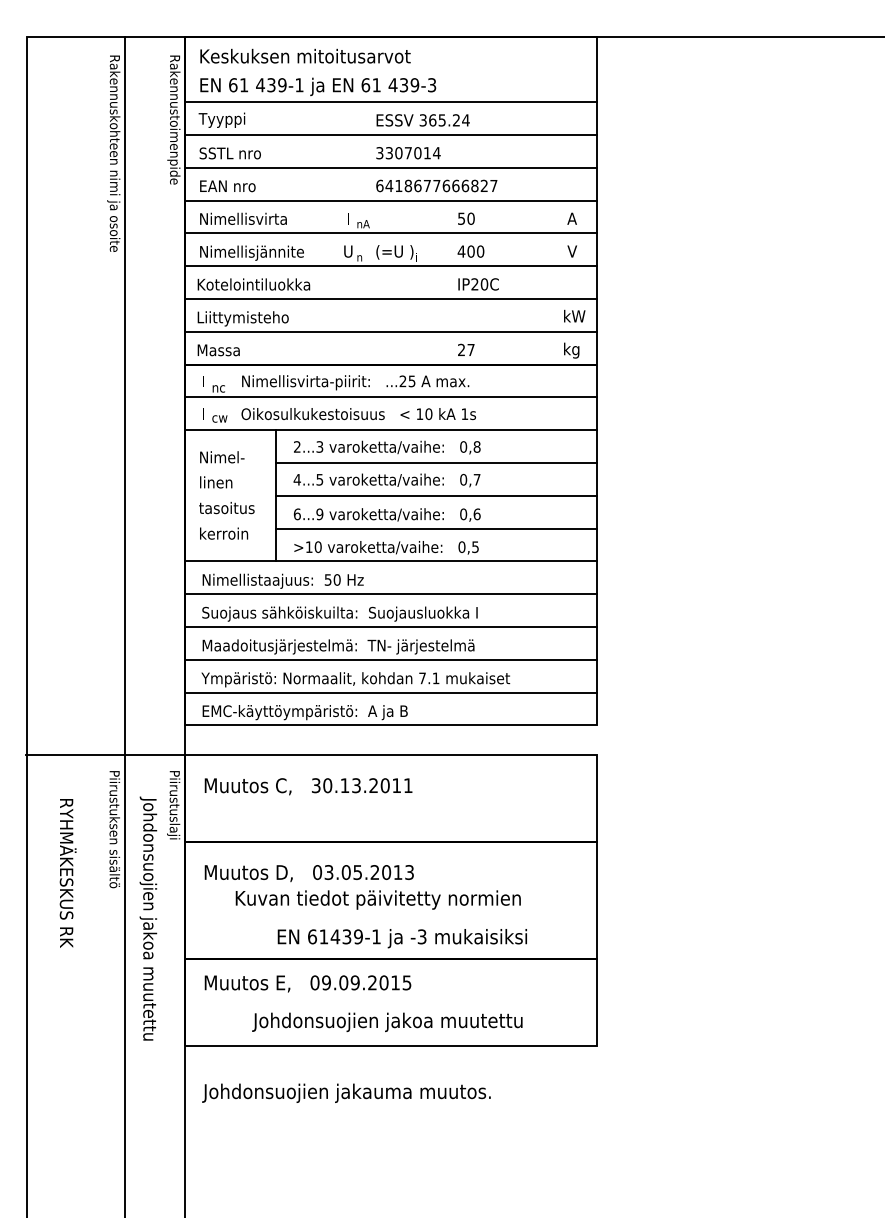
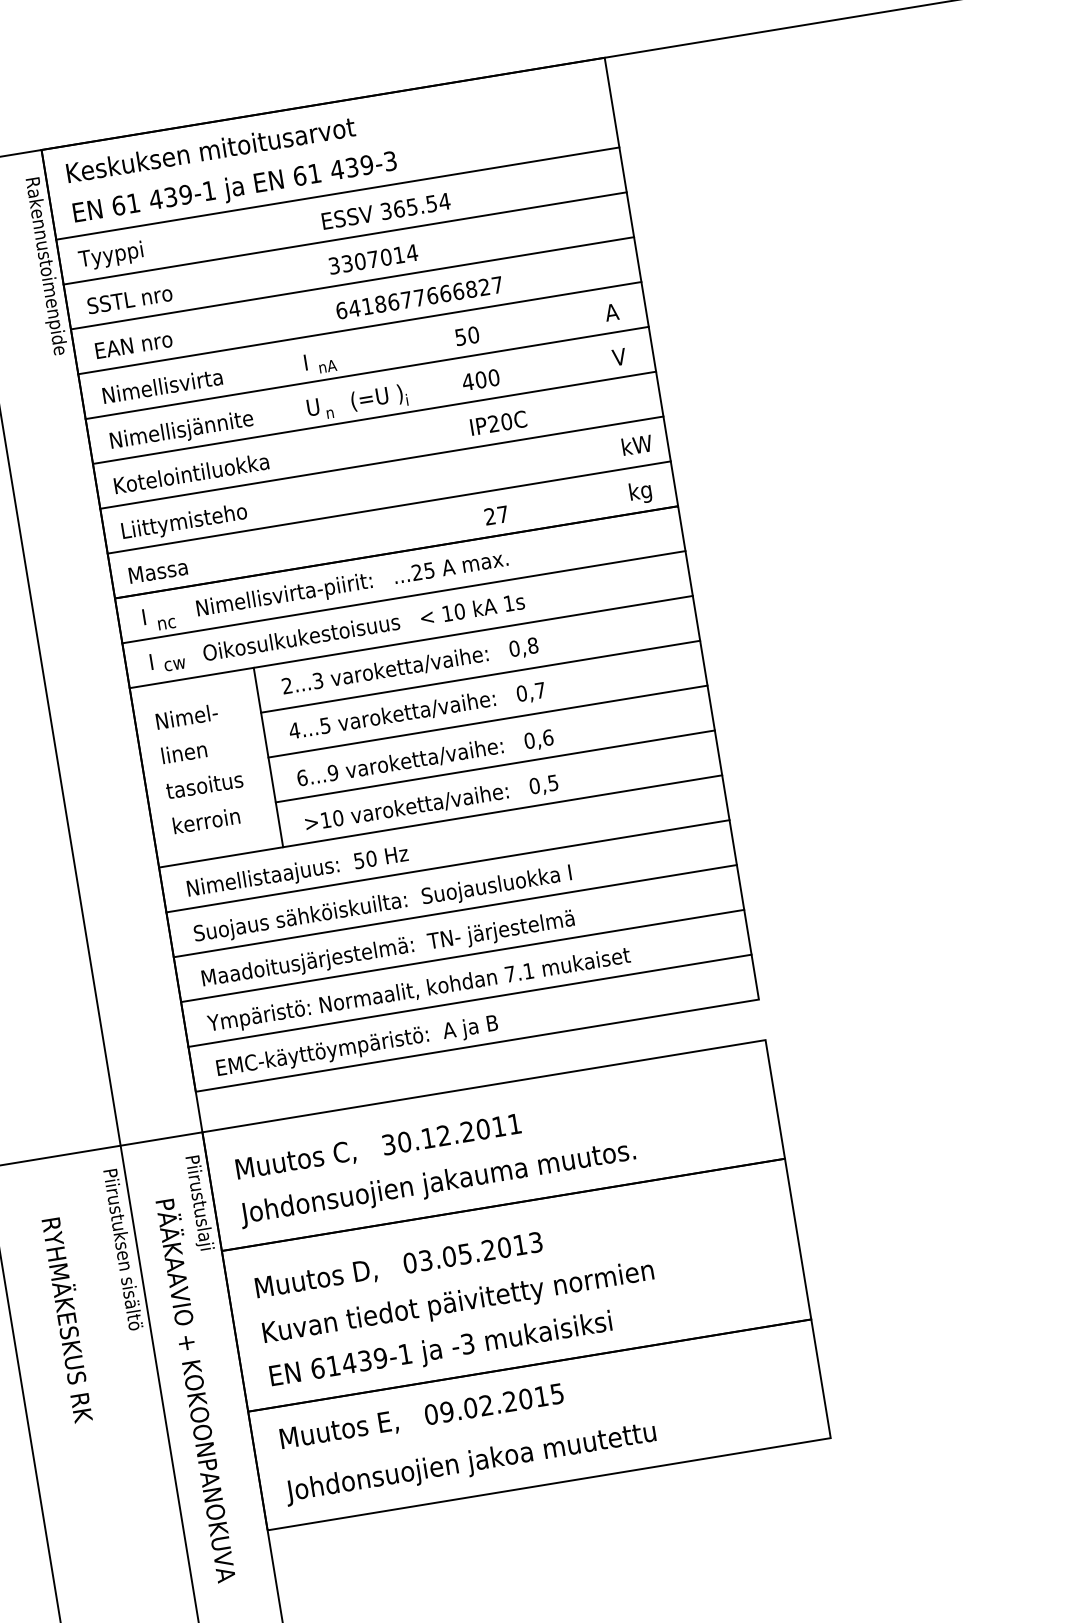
text: (456, 120) -> (431, 203), 365.24 -> 365.54
text: (356, 785) -> (443, 1135), 30.13.2011 -> 30.12.2011
text: (377, 899) -> (457, 1303), moved
text: (149, 937) -> (194, 1389), Johdonsuojien jakoa muutettu -> PÄÄKAAVIO + KOKOONPANOKUVA
text: (401, 938) -> (439, 1350), moved
text: (354, 982) -> (485, 1405), 09.09.2015 -> 09.02.2015
text: (387, 1022) -> (470, 1463), moved
text: (346, 1092) -> (437, 1182), moved

